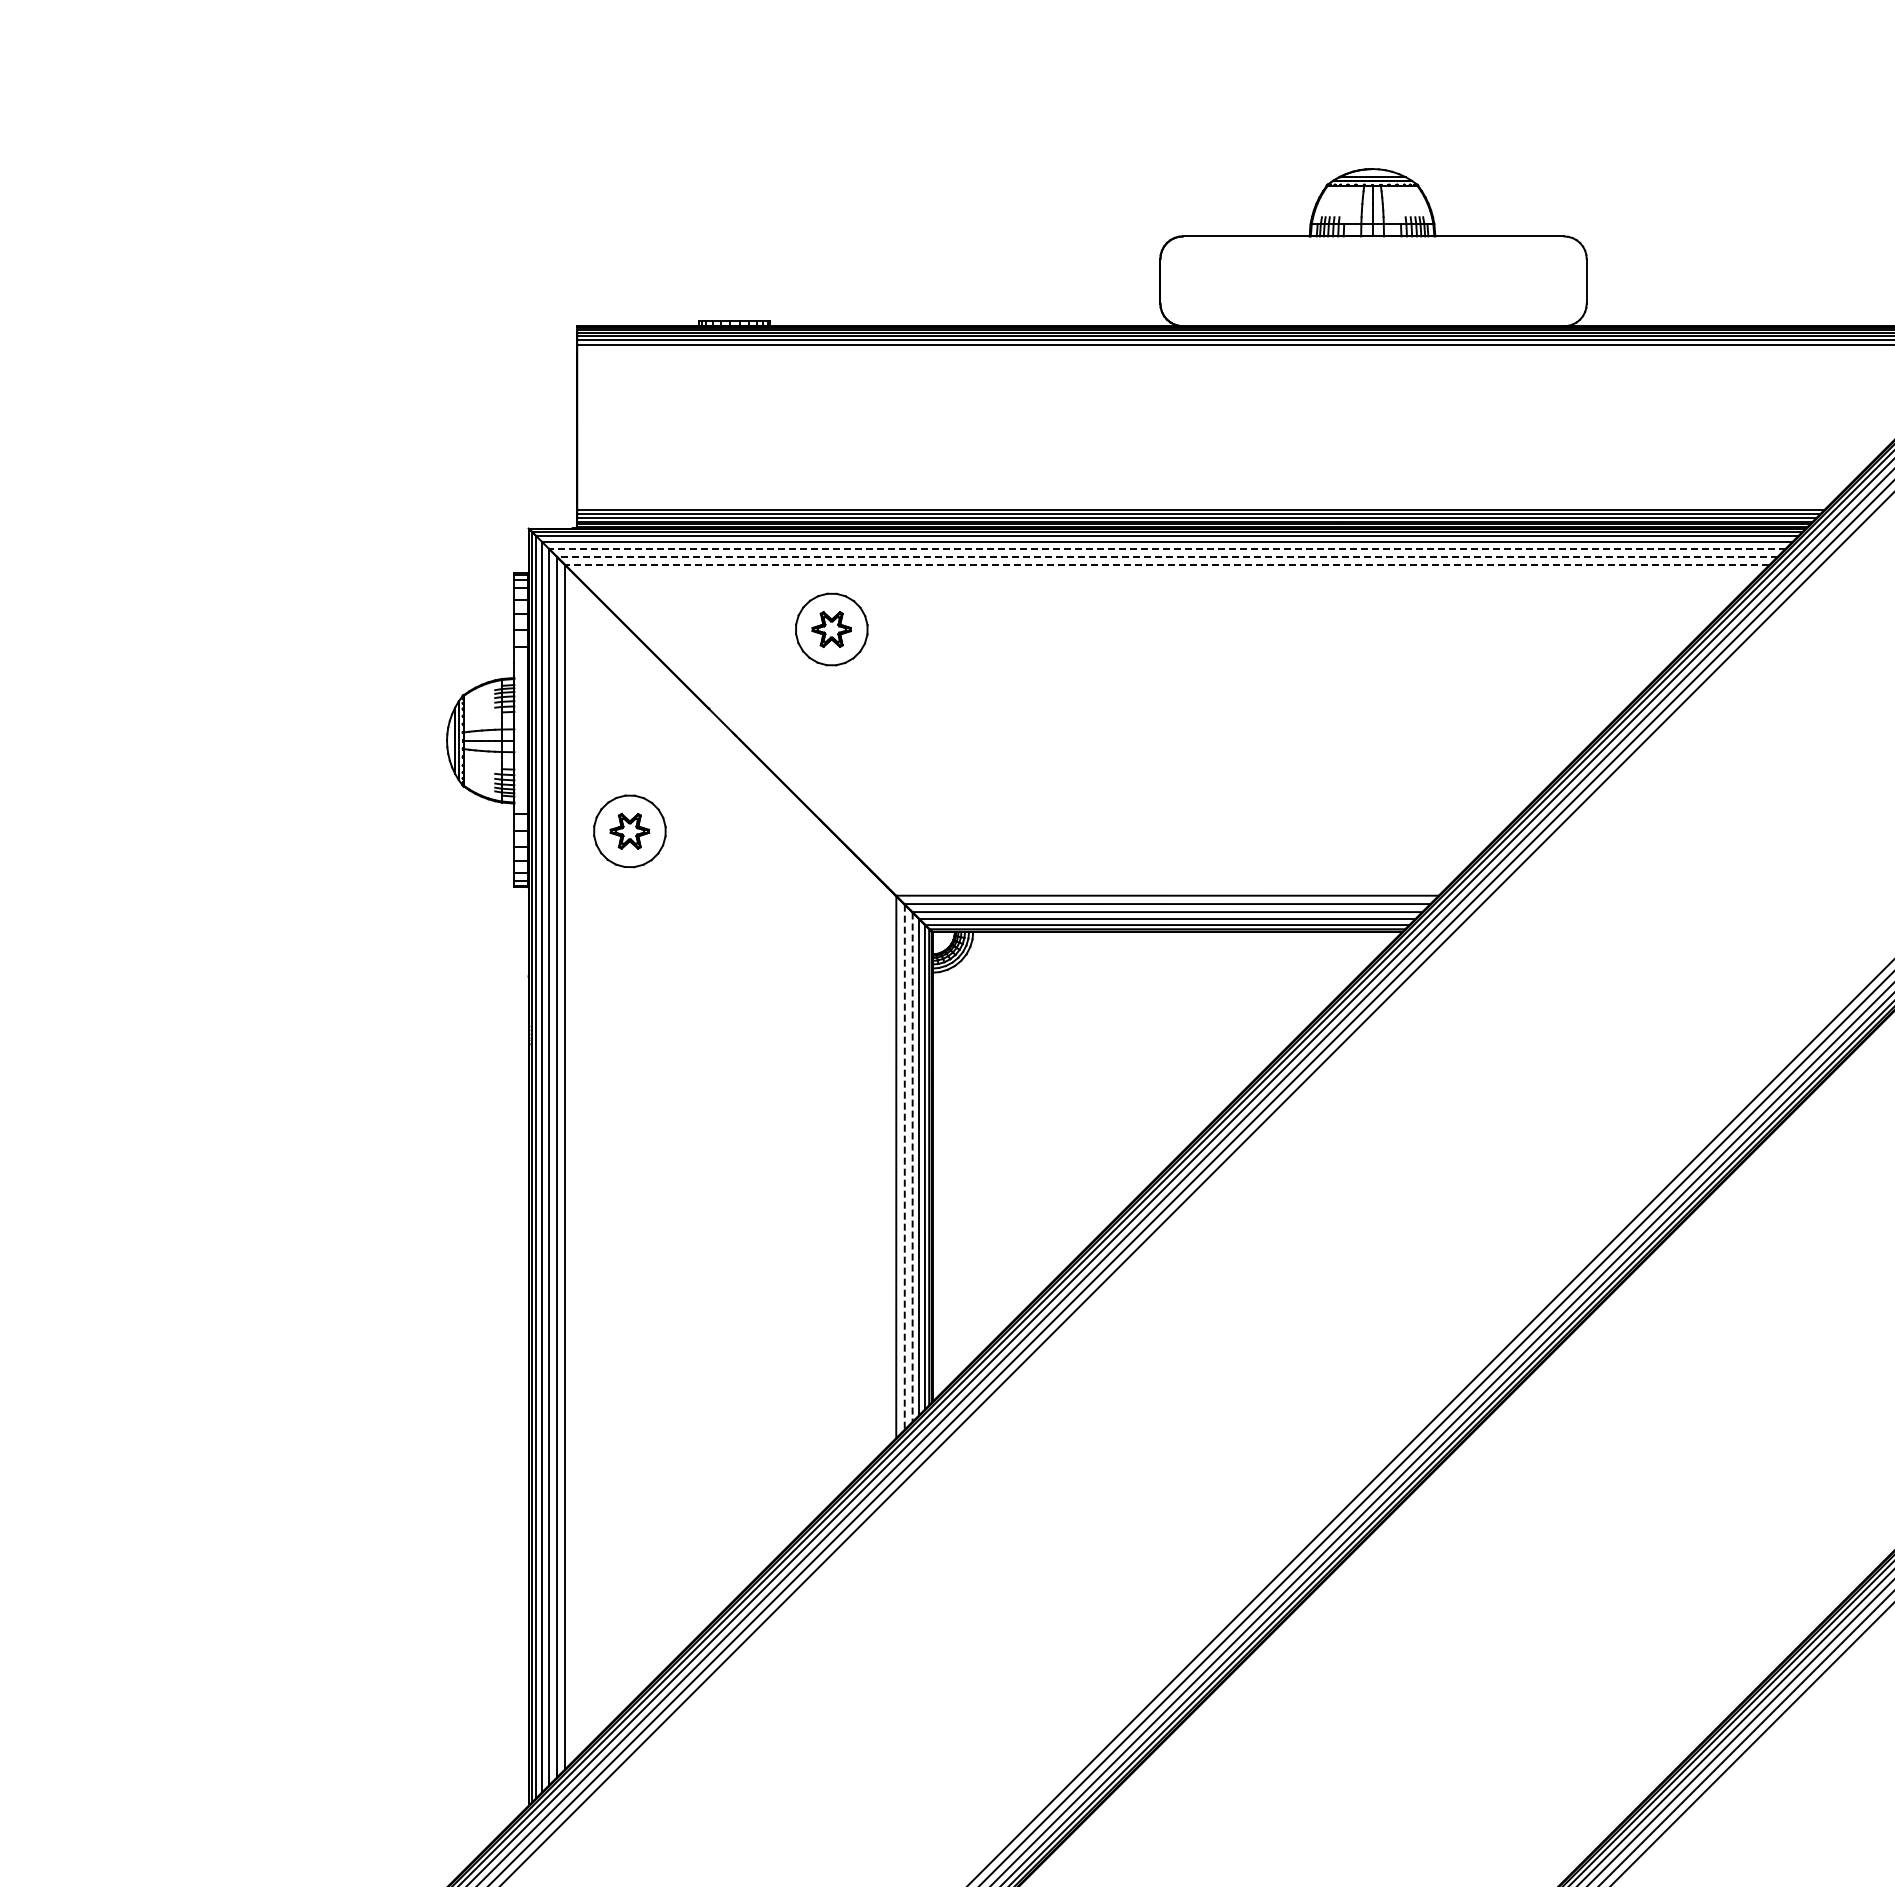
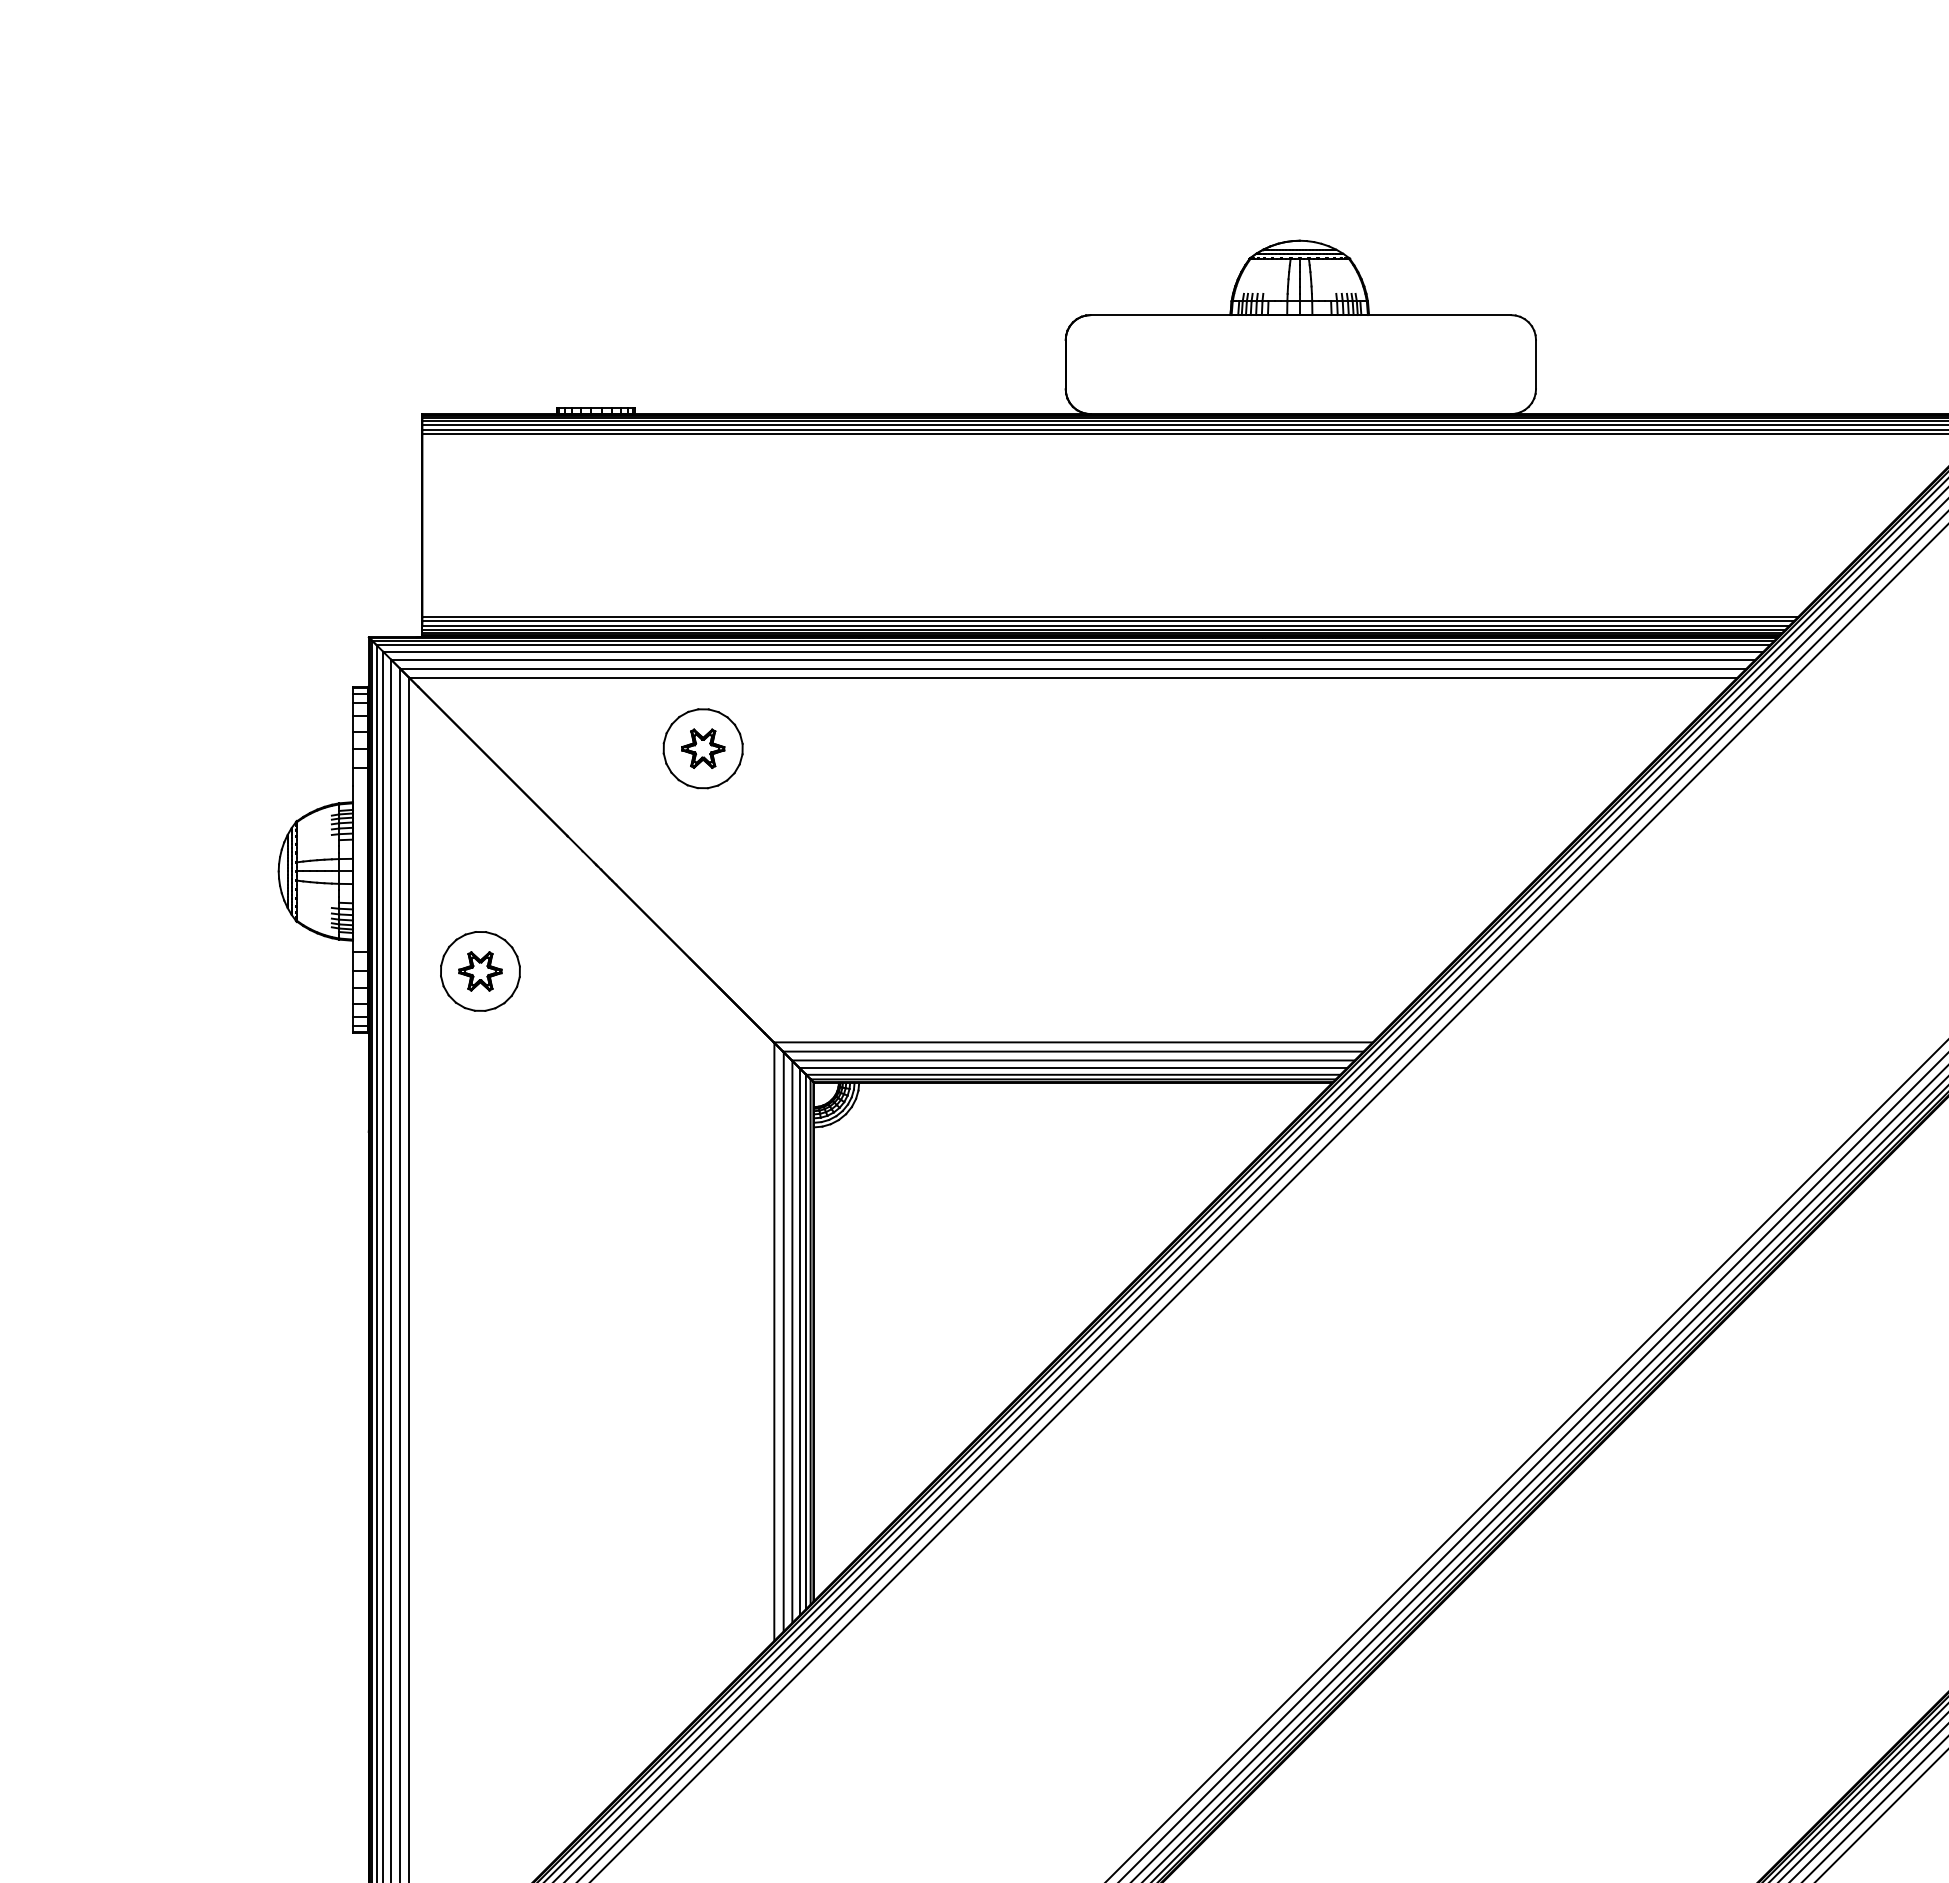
line: (1166, 548) -> (1072, 659), dashed -> solid
line: (1166, 556) -> (1072, 668), dashed -> solid
line: (1167, 565) -> (1073, 678), dashed -> solid
line: (904, 1167) -> (783, 1342), dashed -> solid
line: (912, 1167) -> (792, 1342), dashed -> solid

